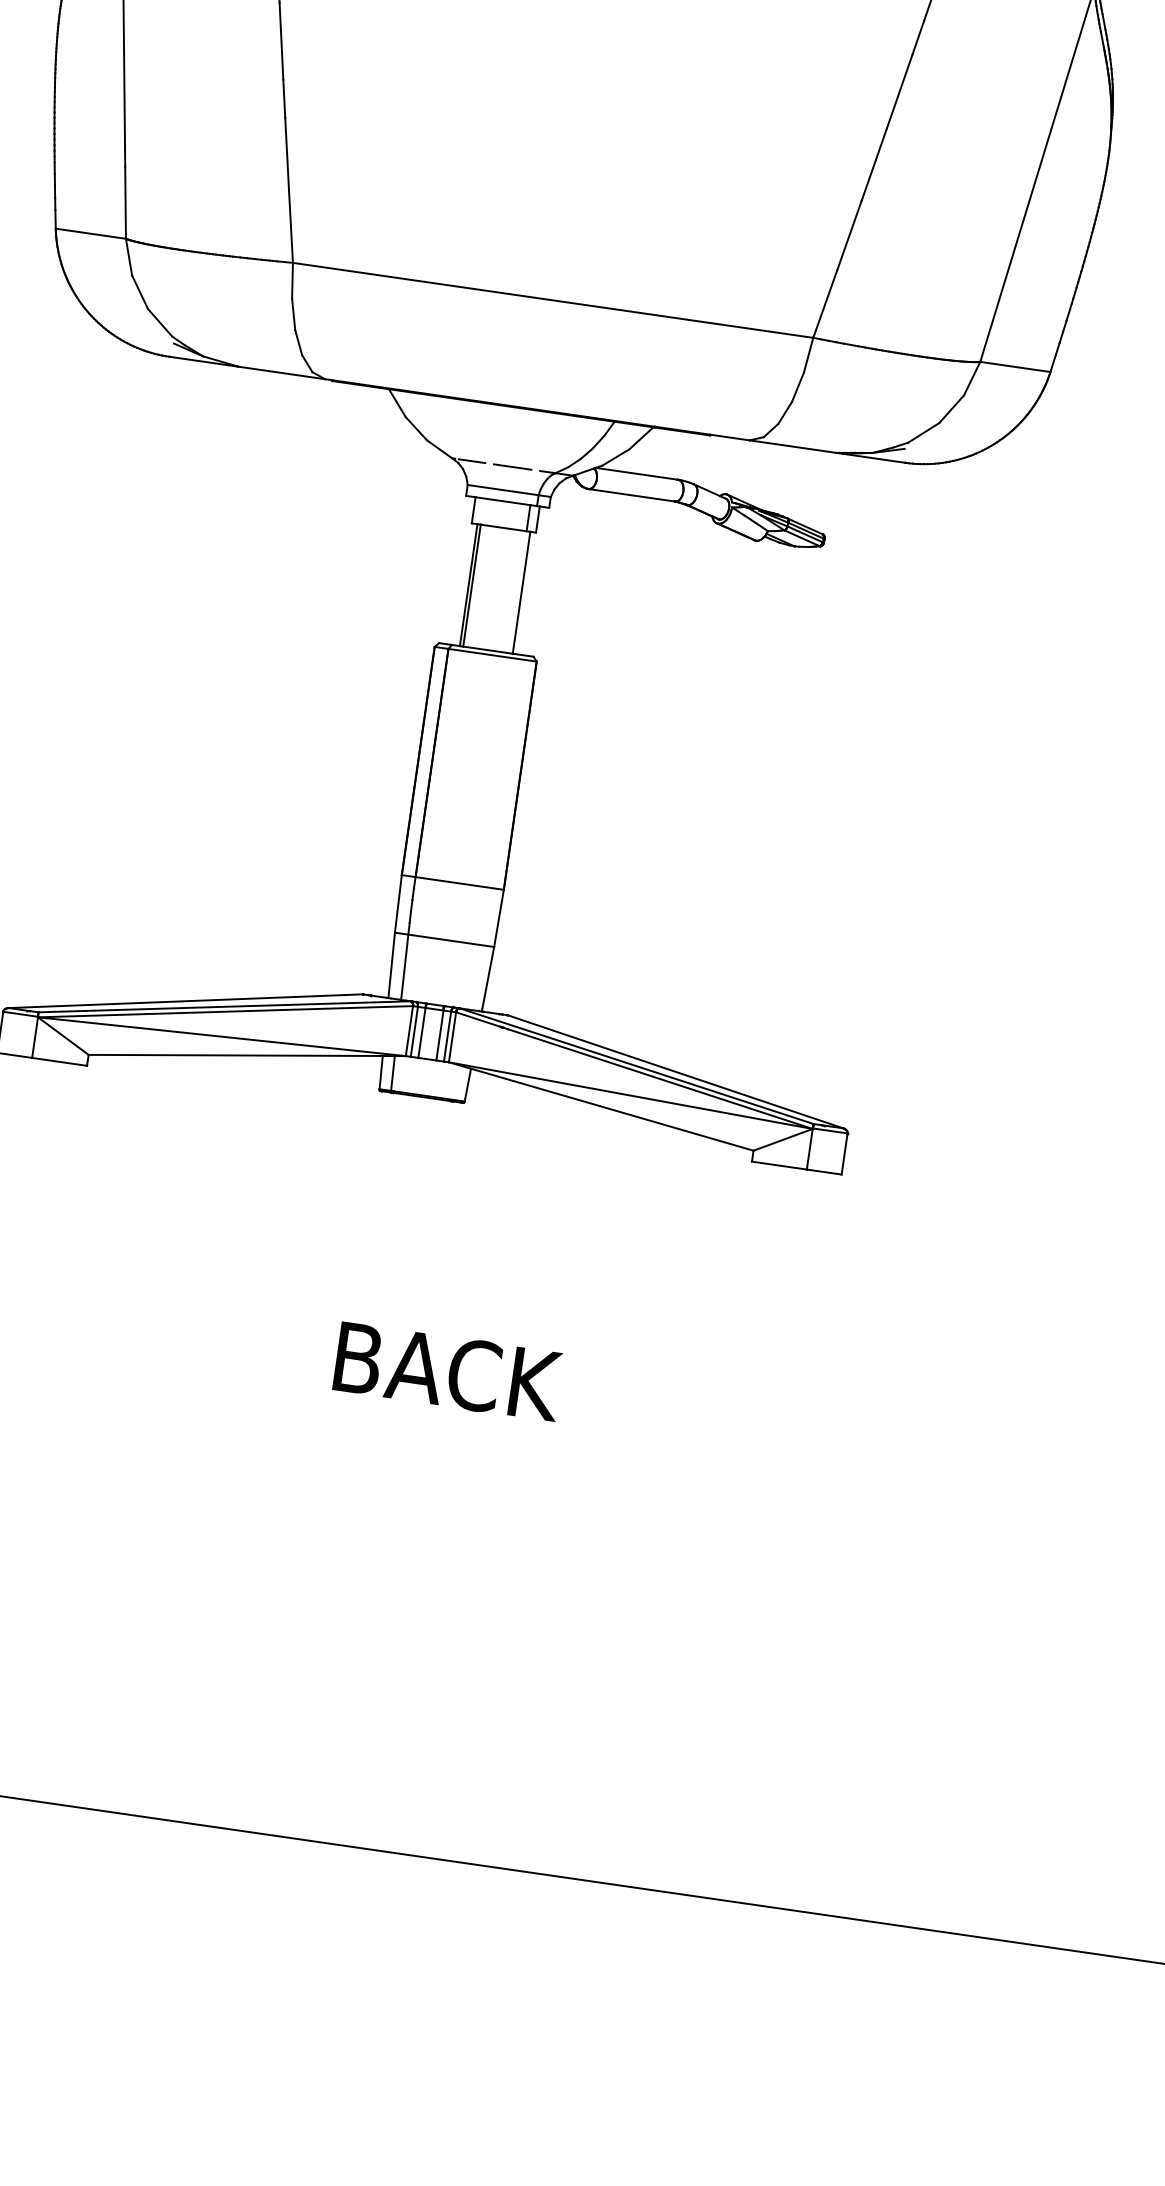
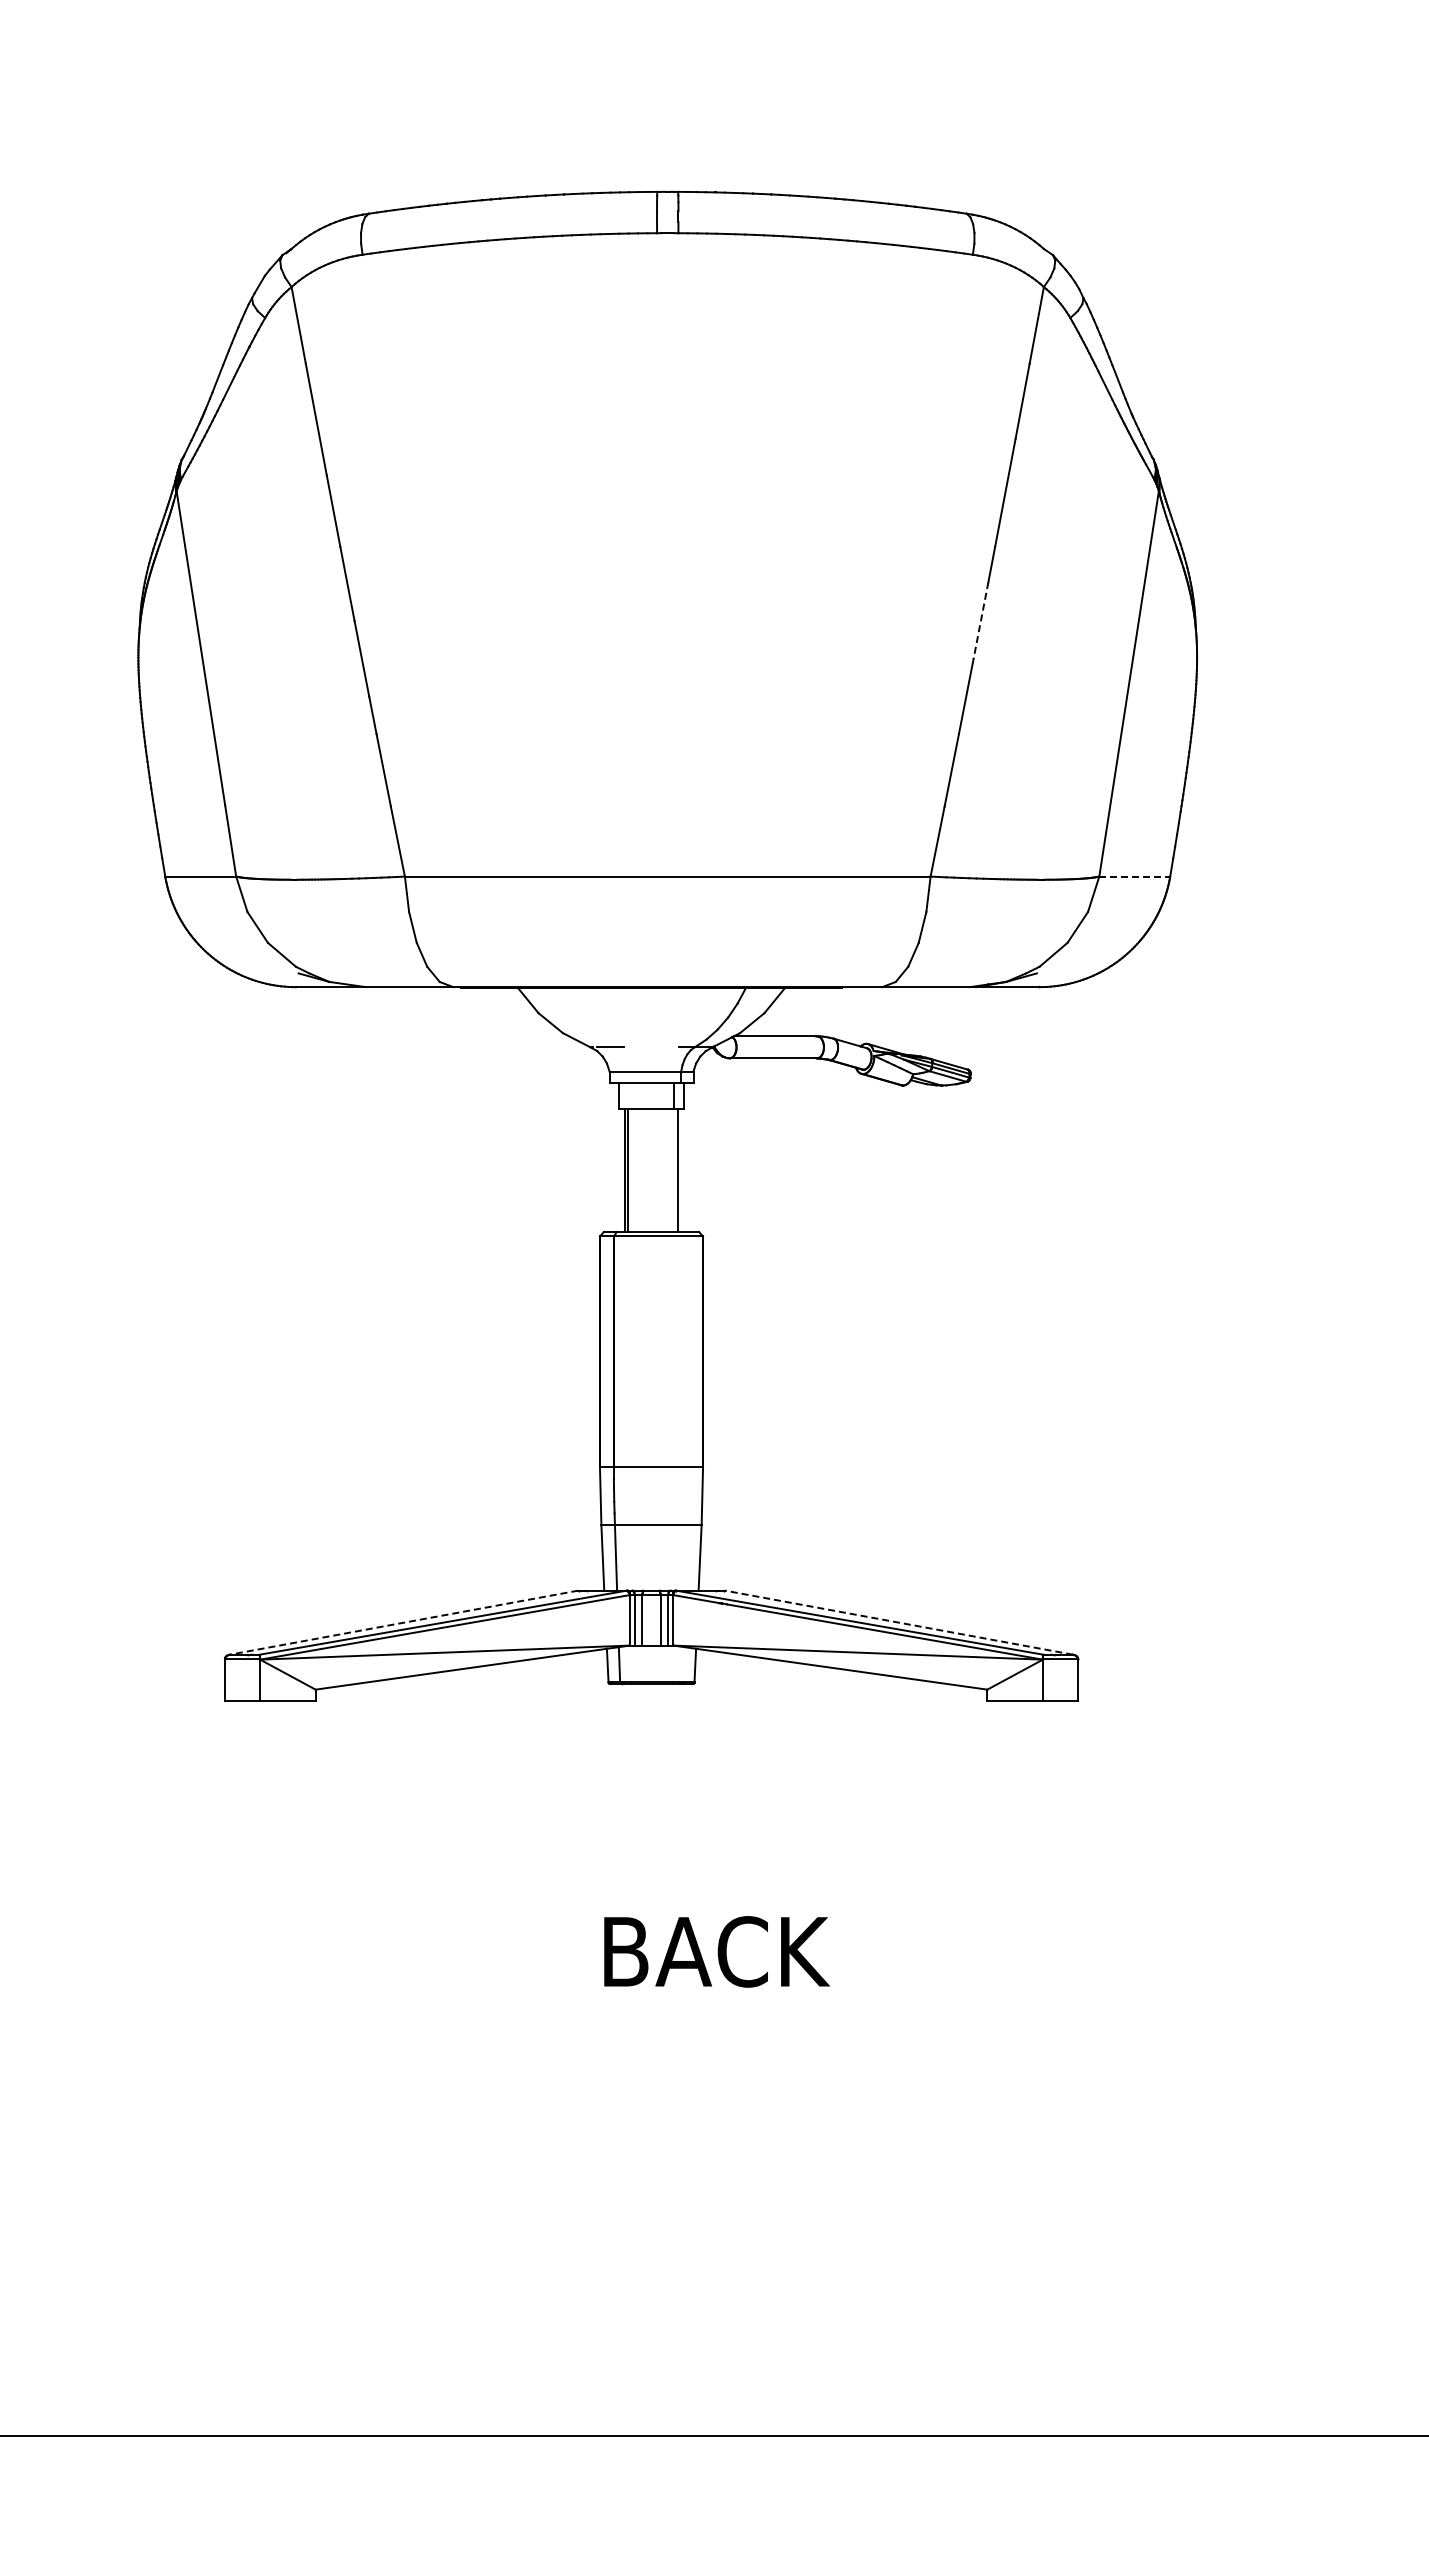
line: (899, 92) -> (980, 621), solid -> dashed
line: (1016, 367) -> (1135, 876), solid -> dashed
line: (512, 466) -> (651, 1046), removed
line: (185, 1000) -> (403, 1622), solid -> dashed
line: (675, 1071) -> (898, 1622), solid -> dashed

